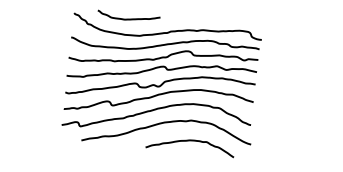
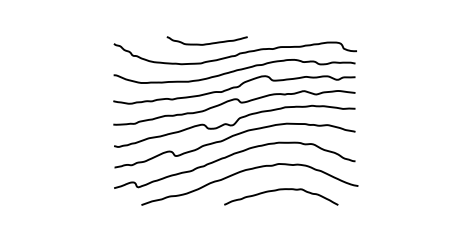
curve: (128, 18) -> (206, 43), moved

